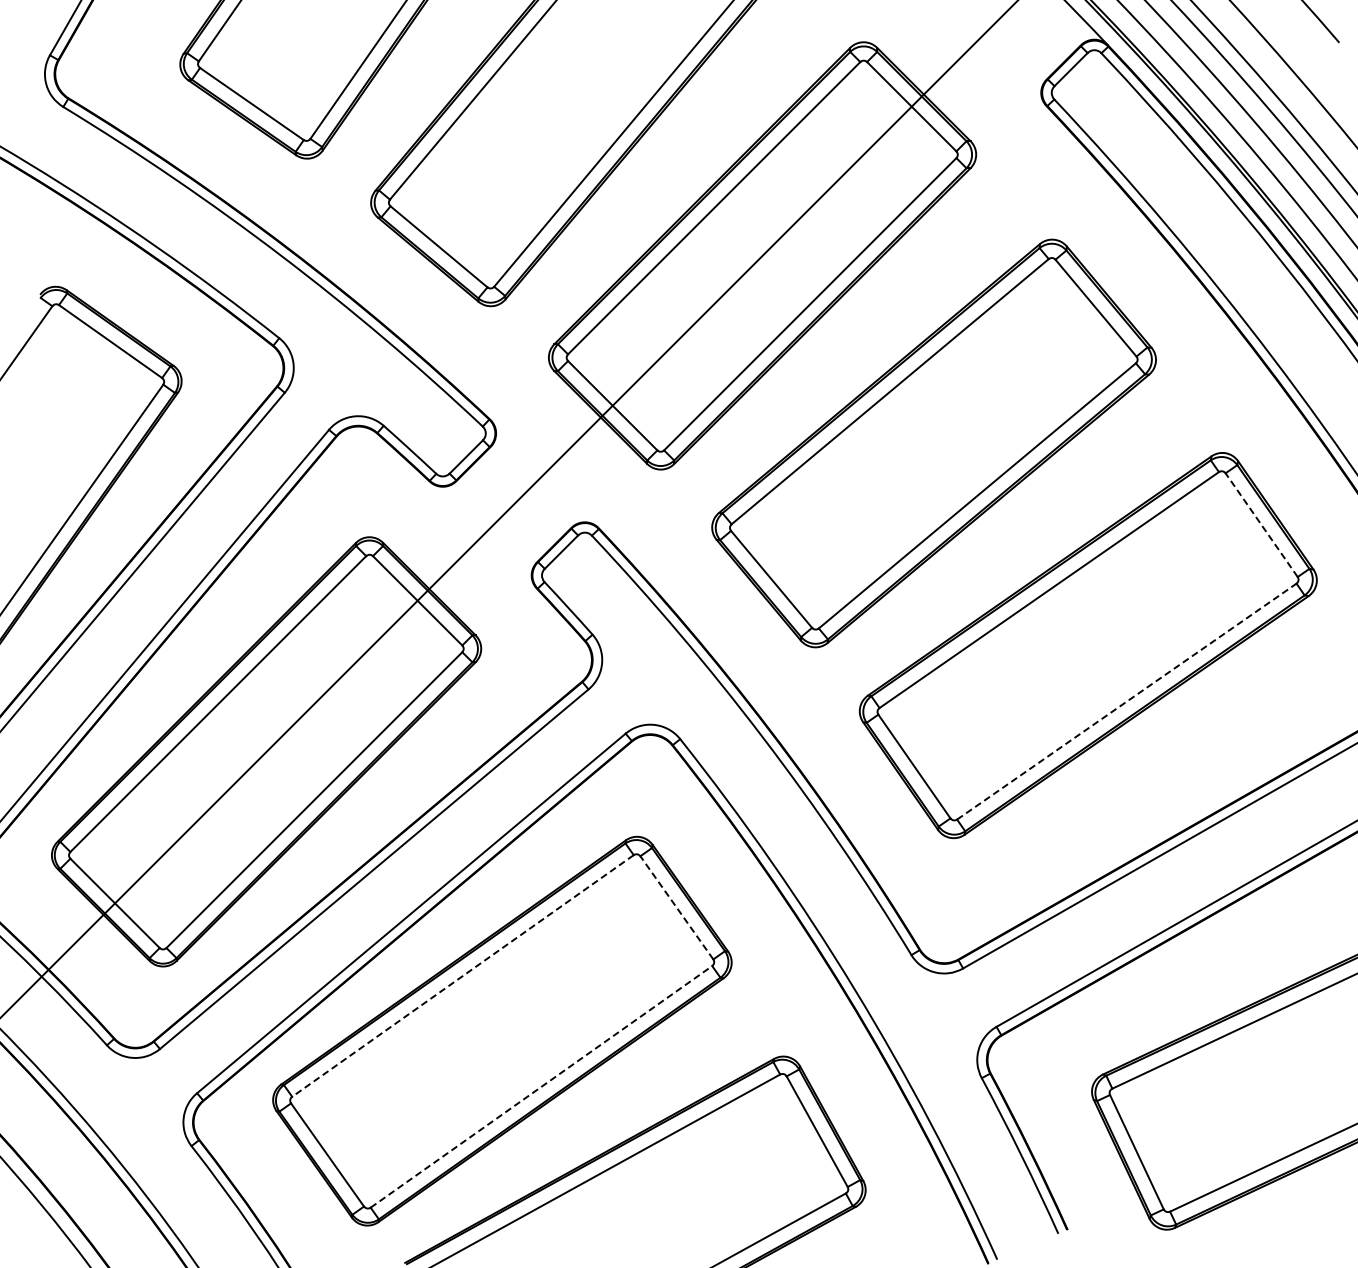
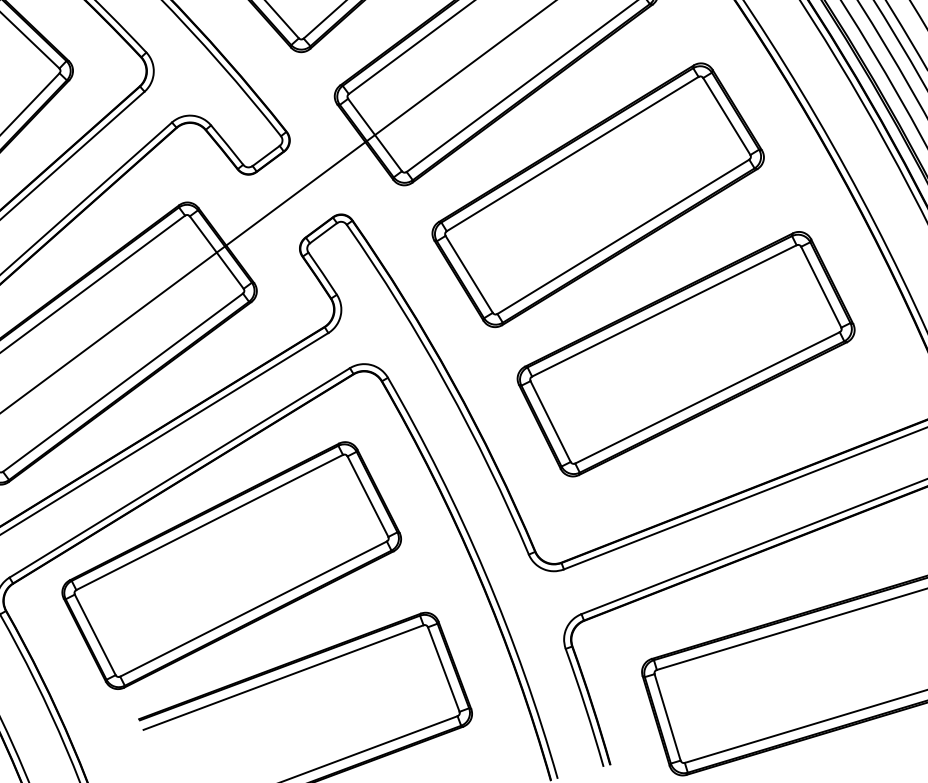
line: (1261, 524) -> (821, 286), dashed -> solid
line: (1126, 701) -> (707, 397), dashed -> solid
line: (676, 907) -> (367, 496), dashed -> solid
line: (462, 976) -> (209, 522), dashed -> solid
line: (541, 1086) -> (253, 608), dashed -> solid

